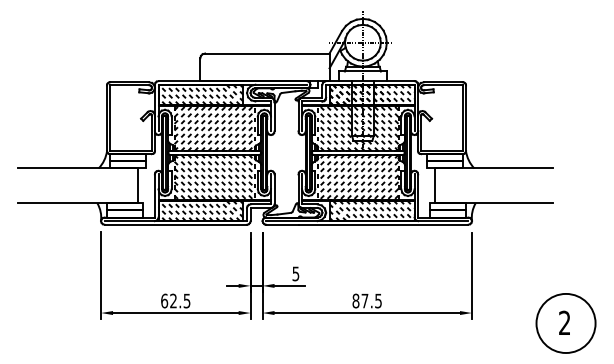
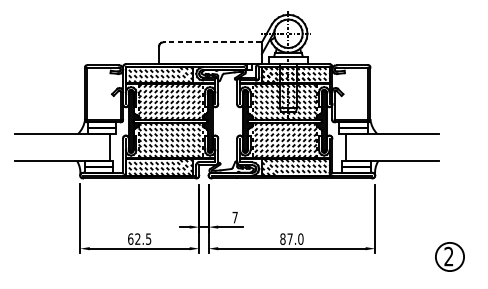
line: (266, 53) -> (211, 42), solid -> dashed
text: (295, 273) -> (234, 217), 5 -> 7
text: (378, 300) -> (300, 238), 87.5 -> 87.0
circle: (565, 323) -> (449, 257), size x0.6

